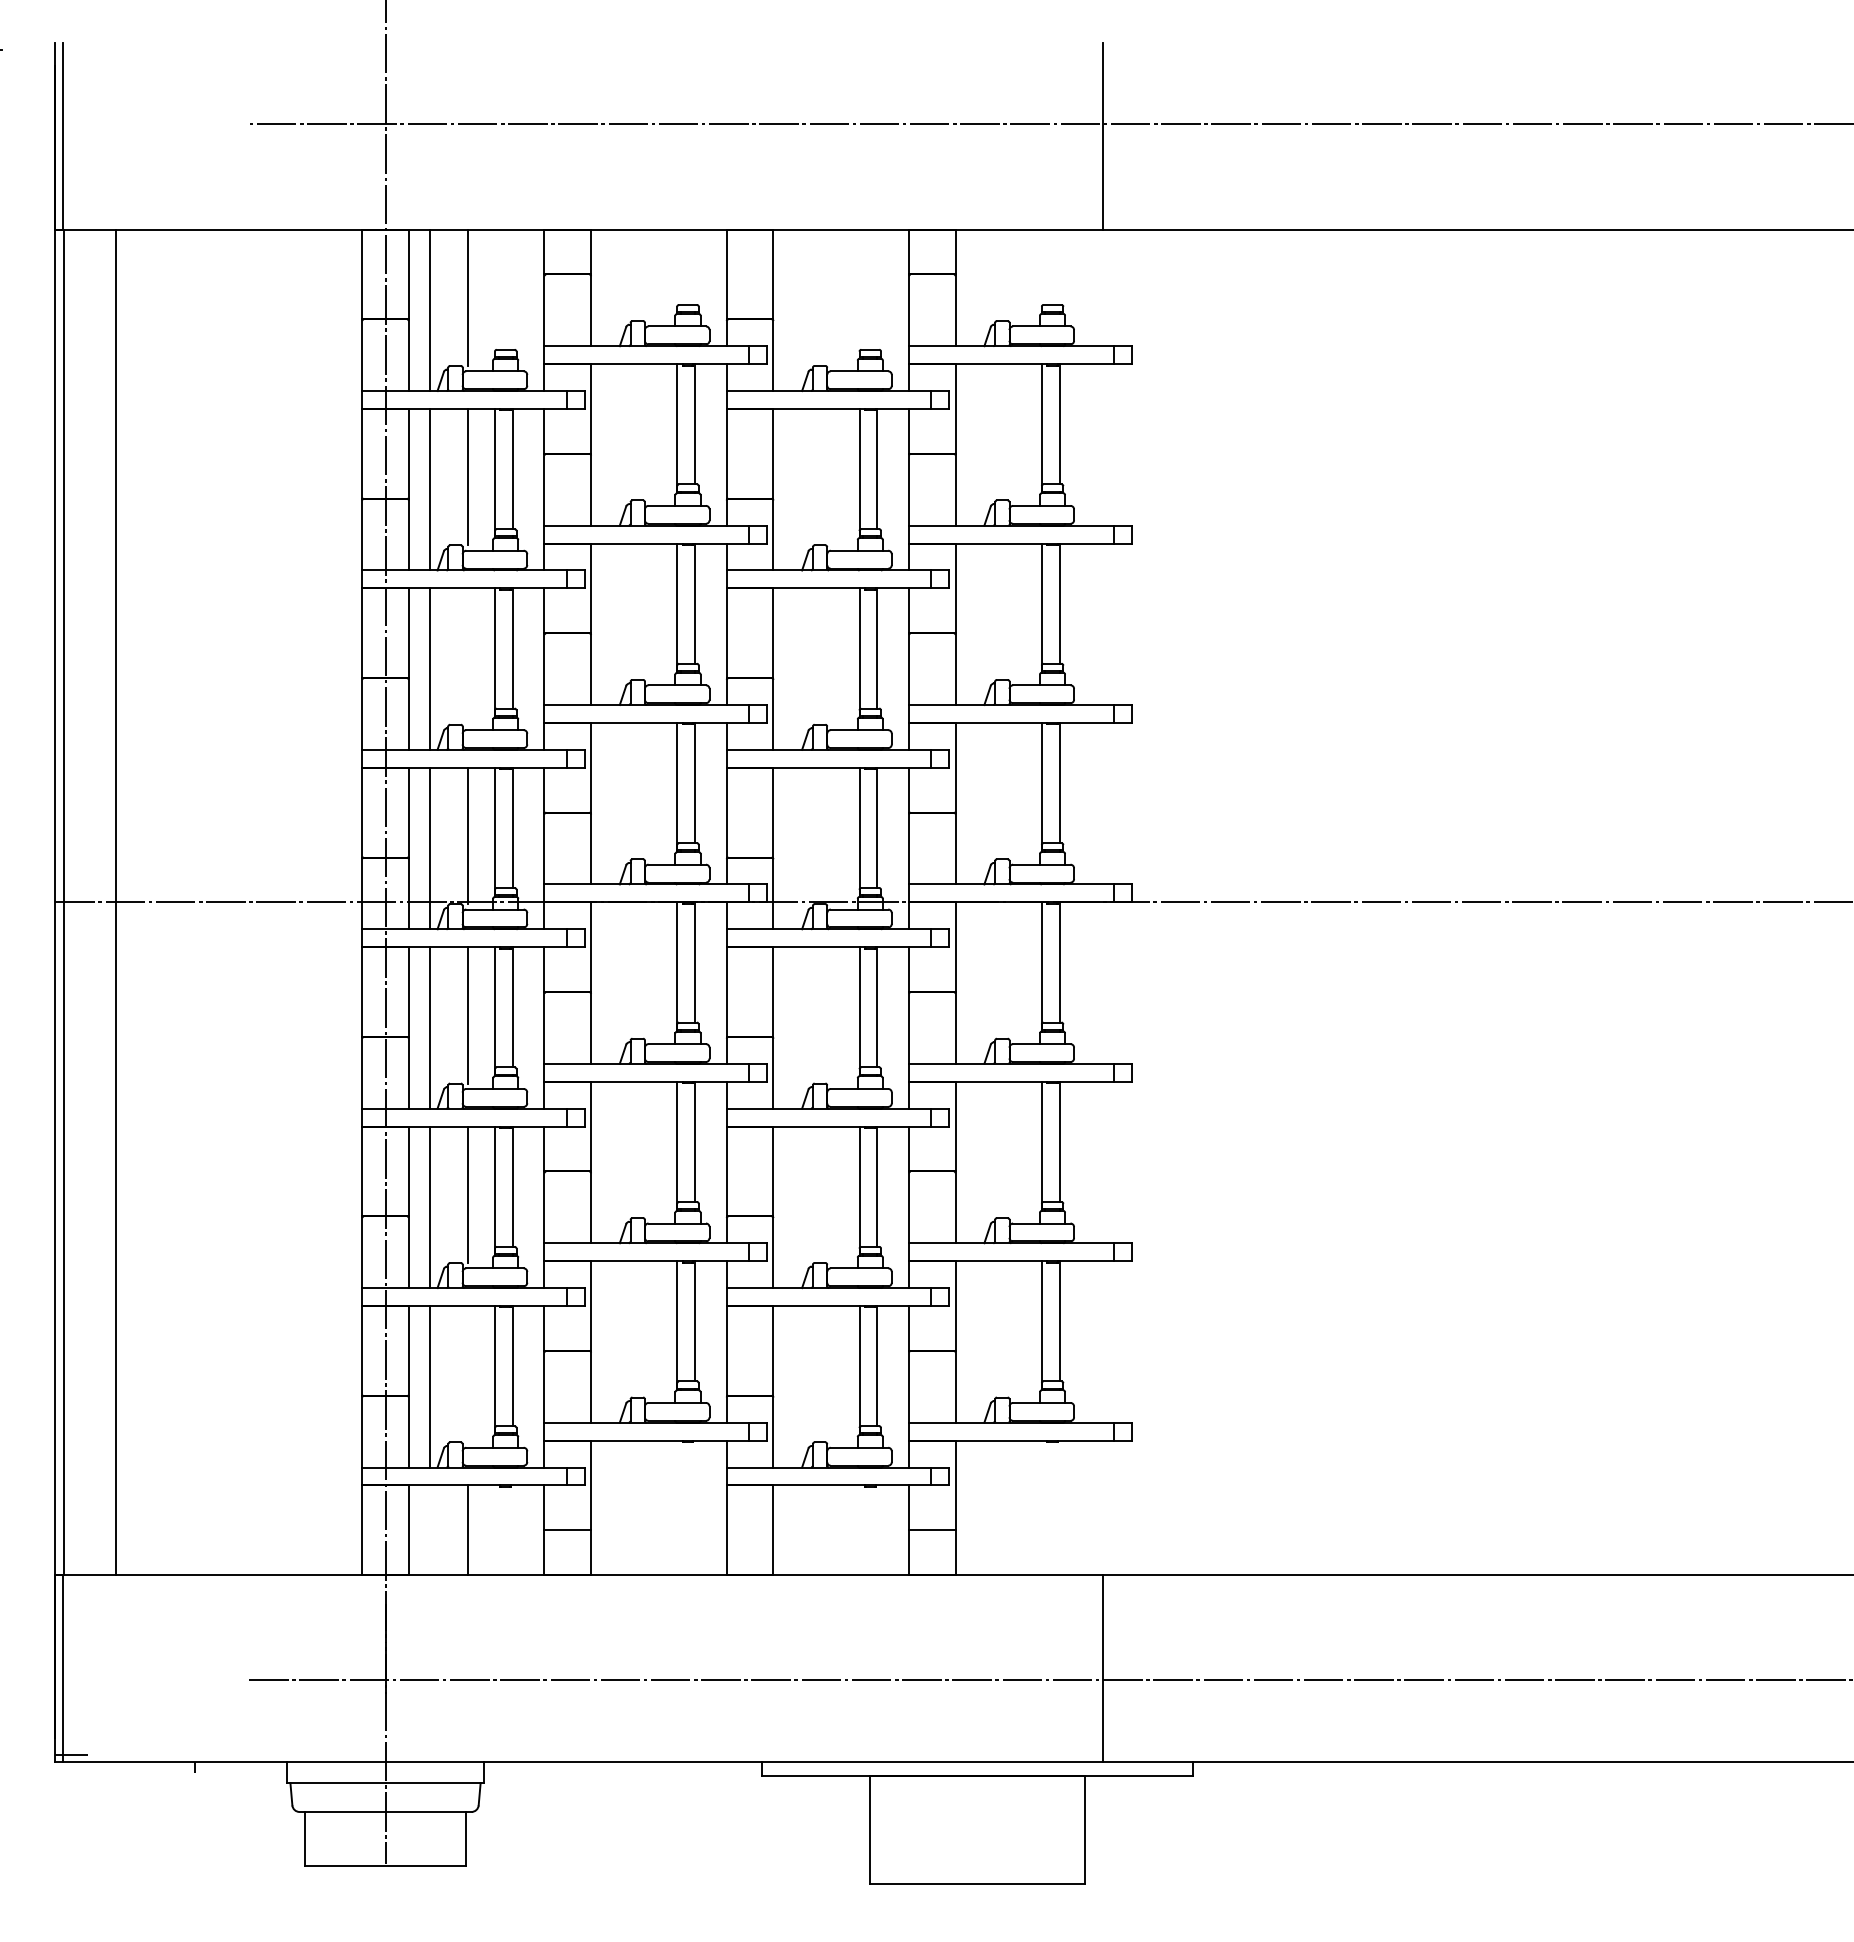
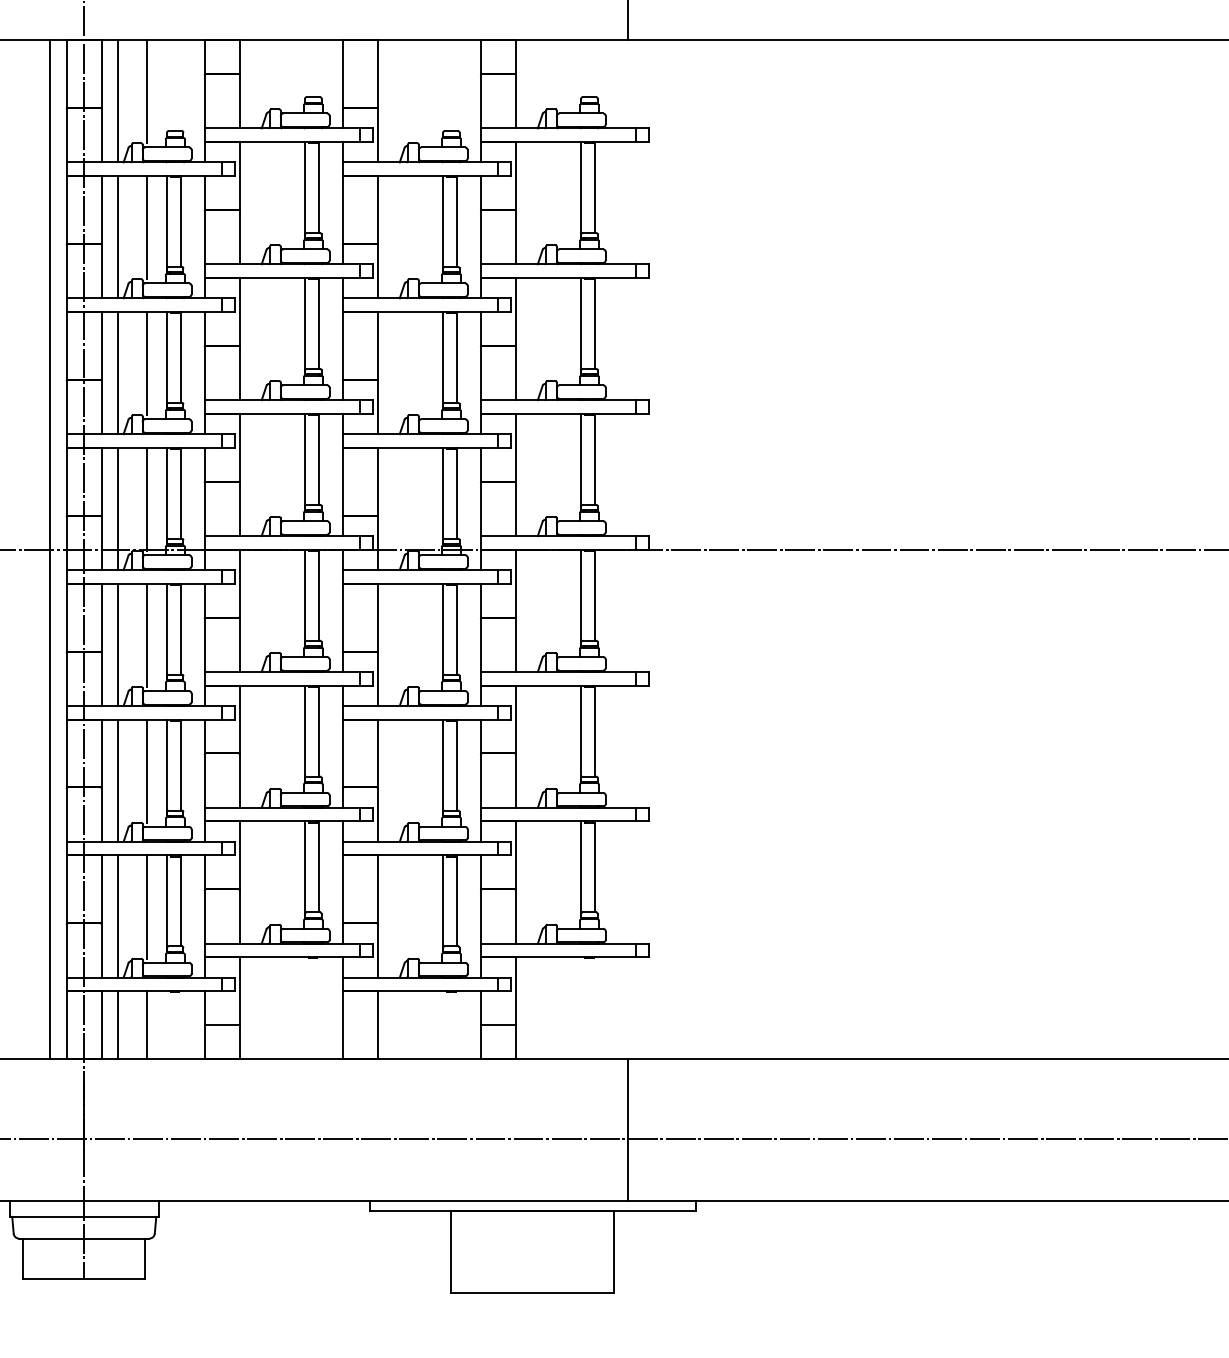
line: (468, 656) -> (147, 363), added
line: (340, 902) -> (50, 549), added
line: (468, 1374) -> (147, 907), added
line: (430, 1530) -> (118, 1025), added

